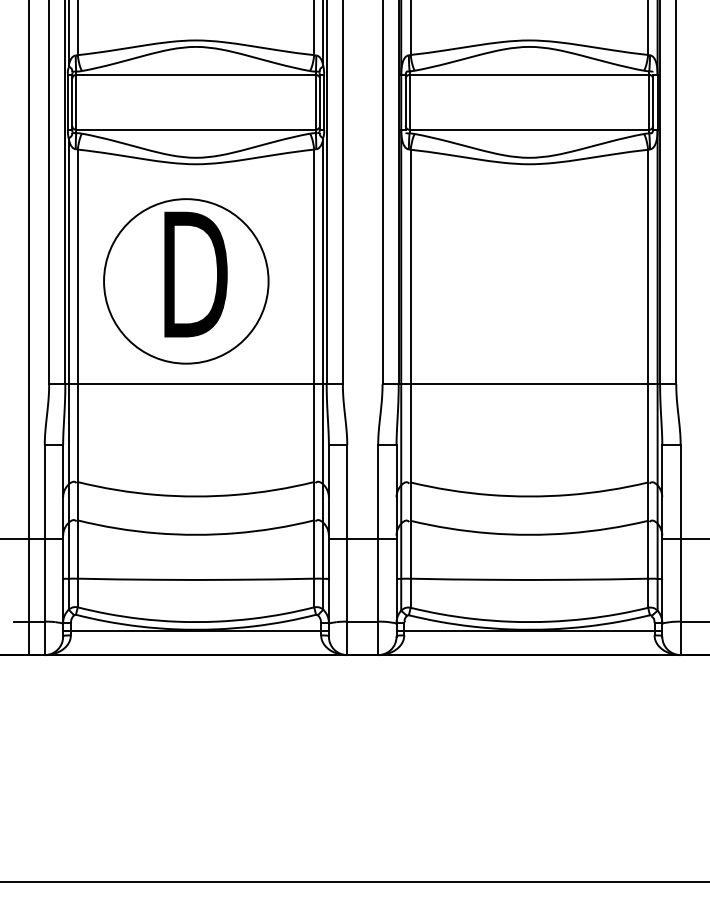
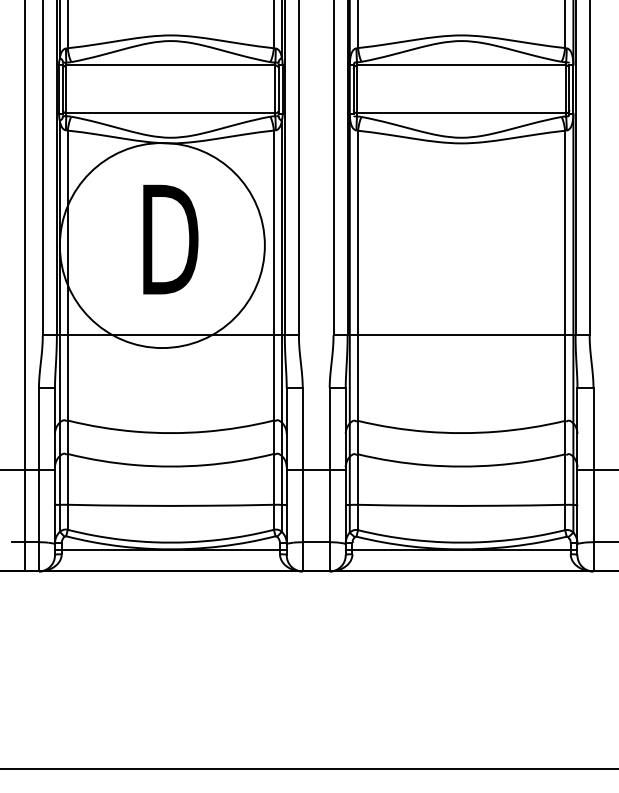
circle: (185, 281) -> (161, 245), size x1.43

